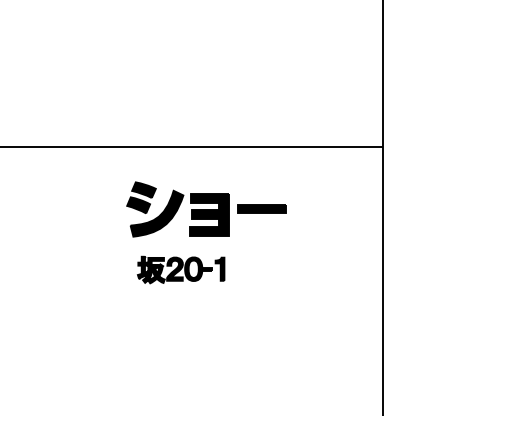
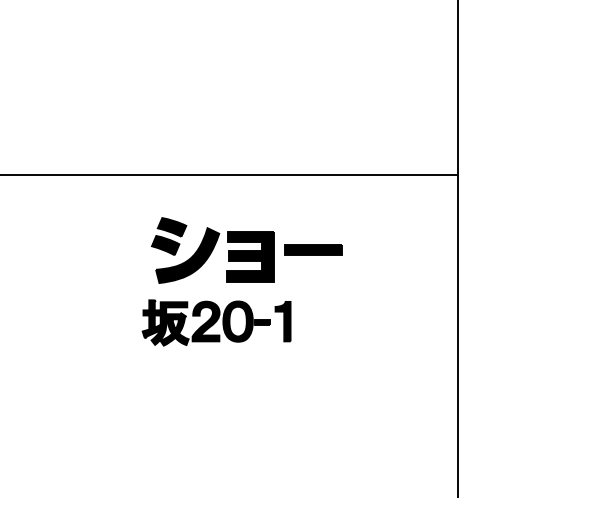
part: (180, 269) -> (215, 322), size x1.43

